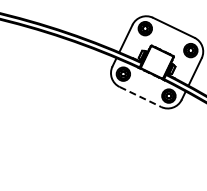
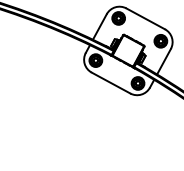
line: (140, 97) -> (111, 83), dashed -> solid

